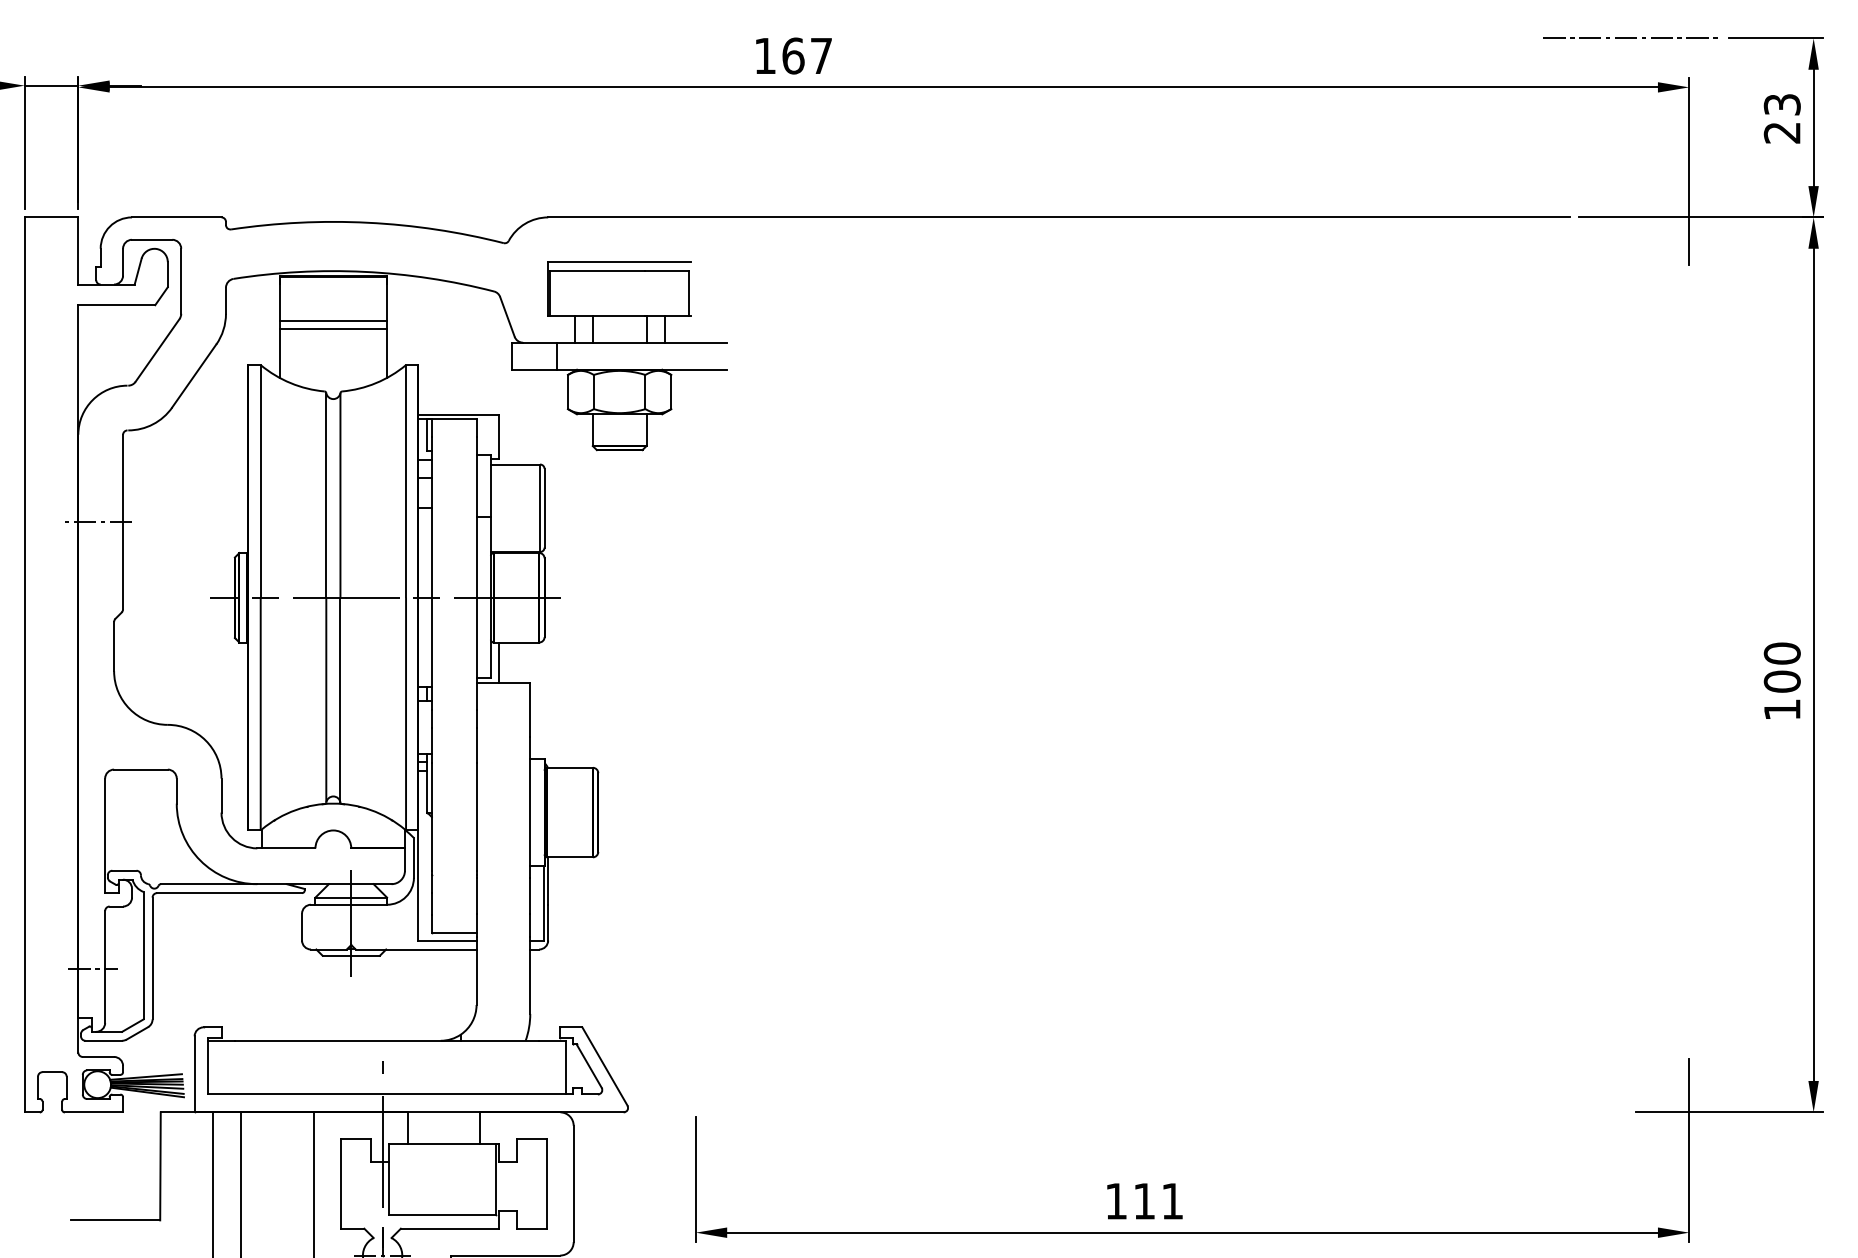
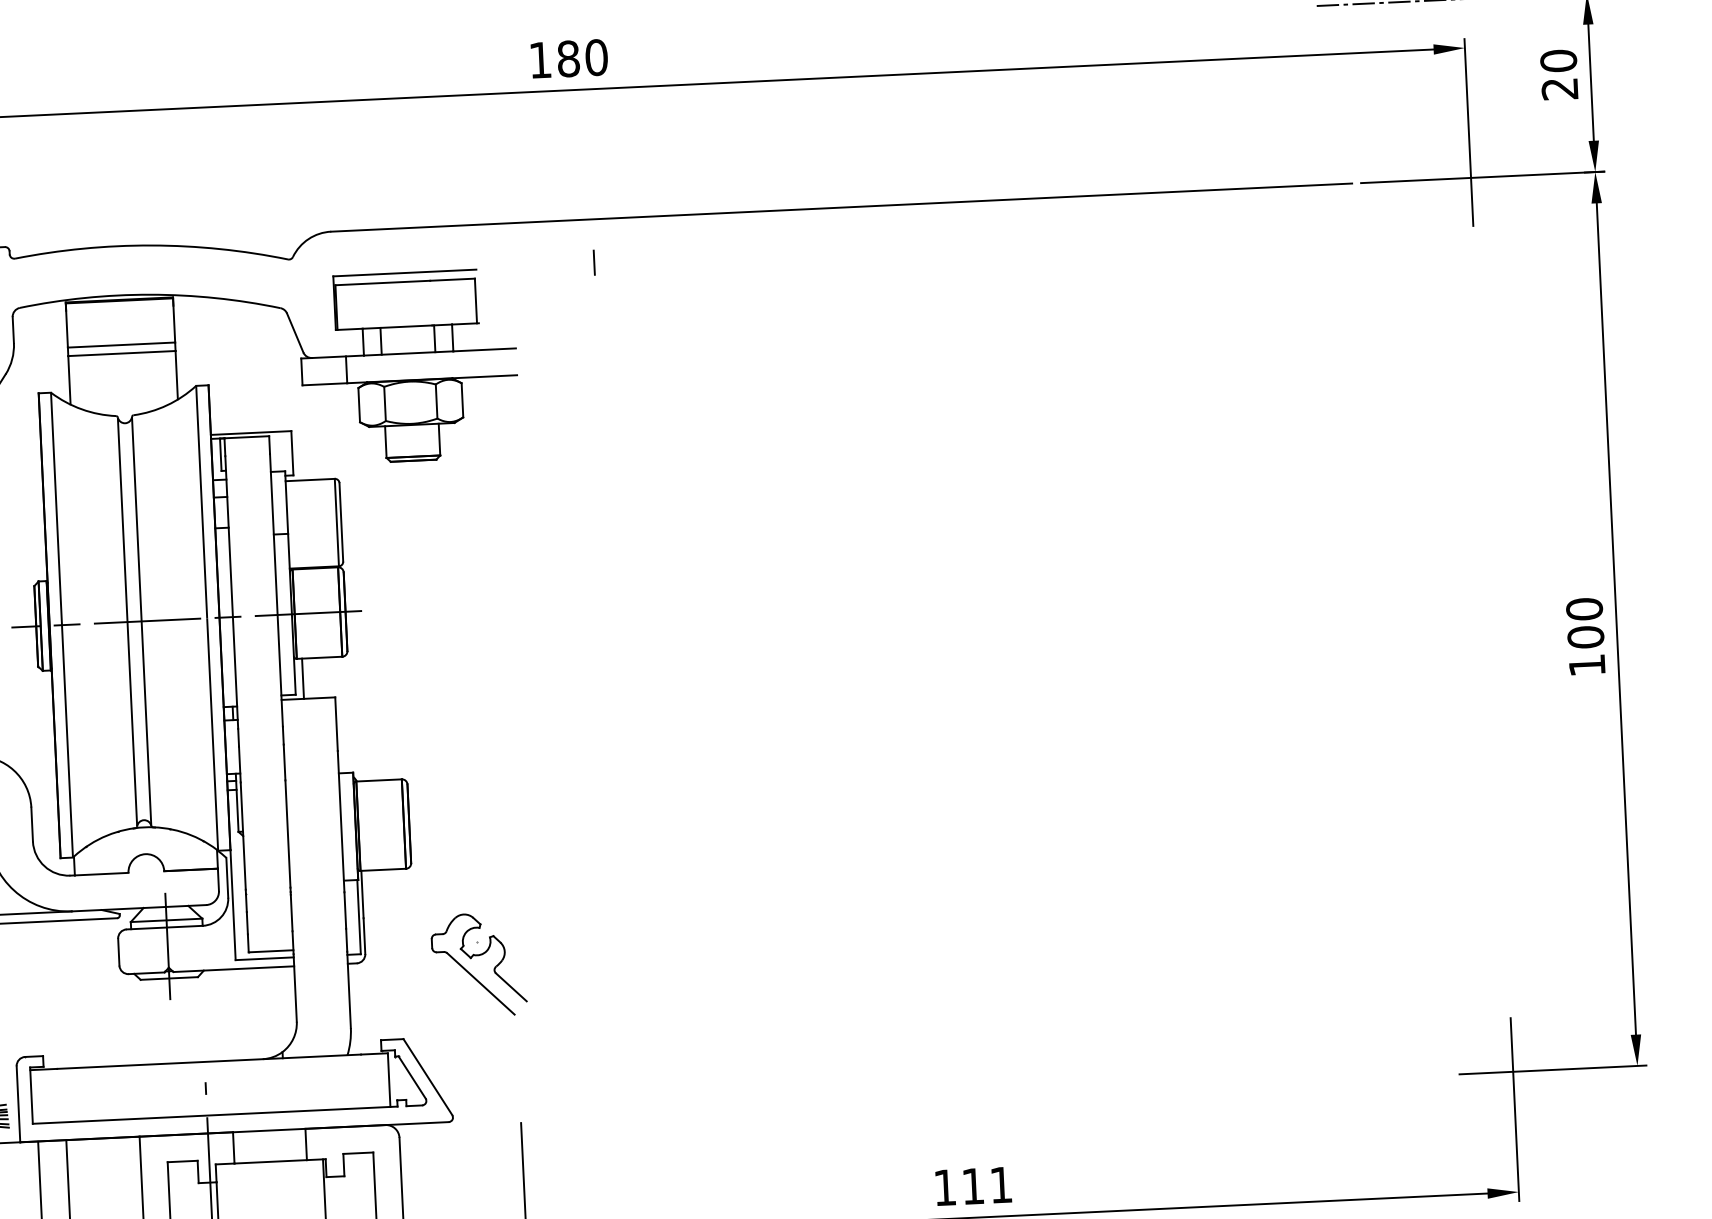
text: (807, 55) -> (582, 57), 167 -> 180
text: (1781, 104) -> (1557, 60), 23 -> 20
line: (809, 260) -> (594, 262), added
part: (661, 947) -> (478, 955), added

